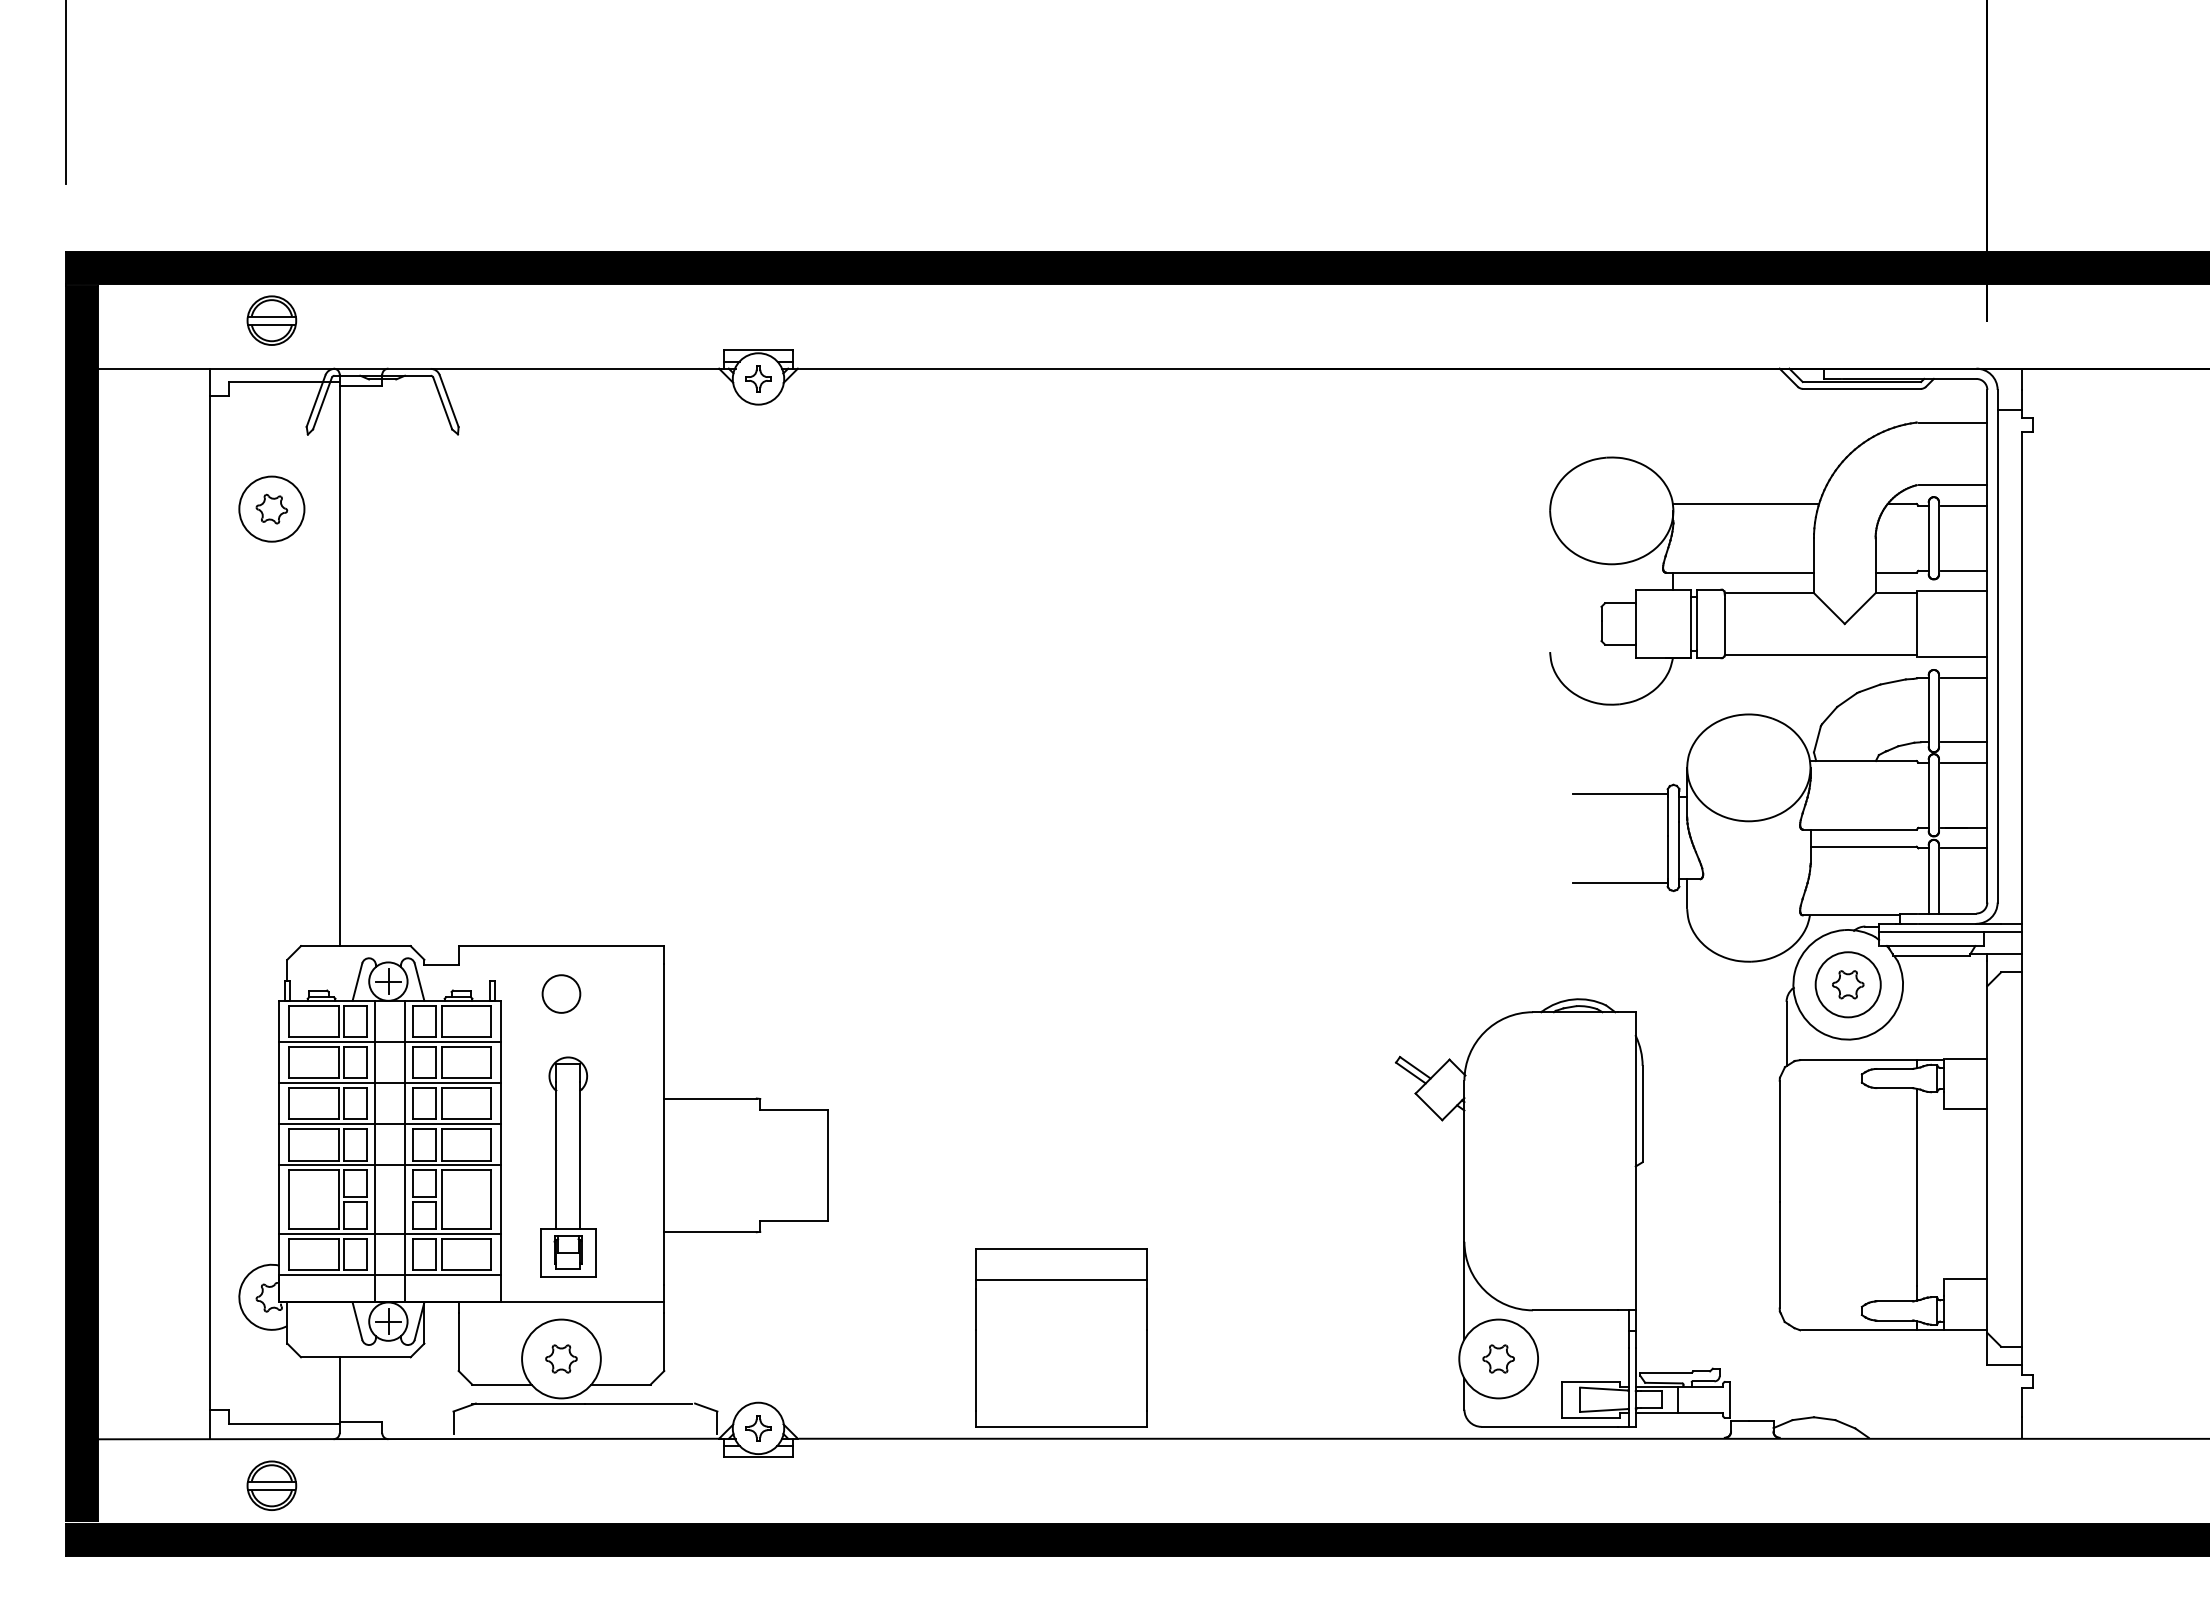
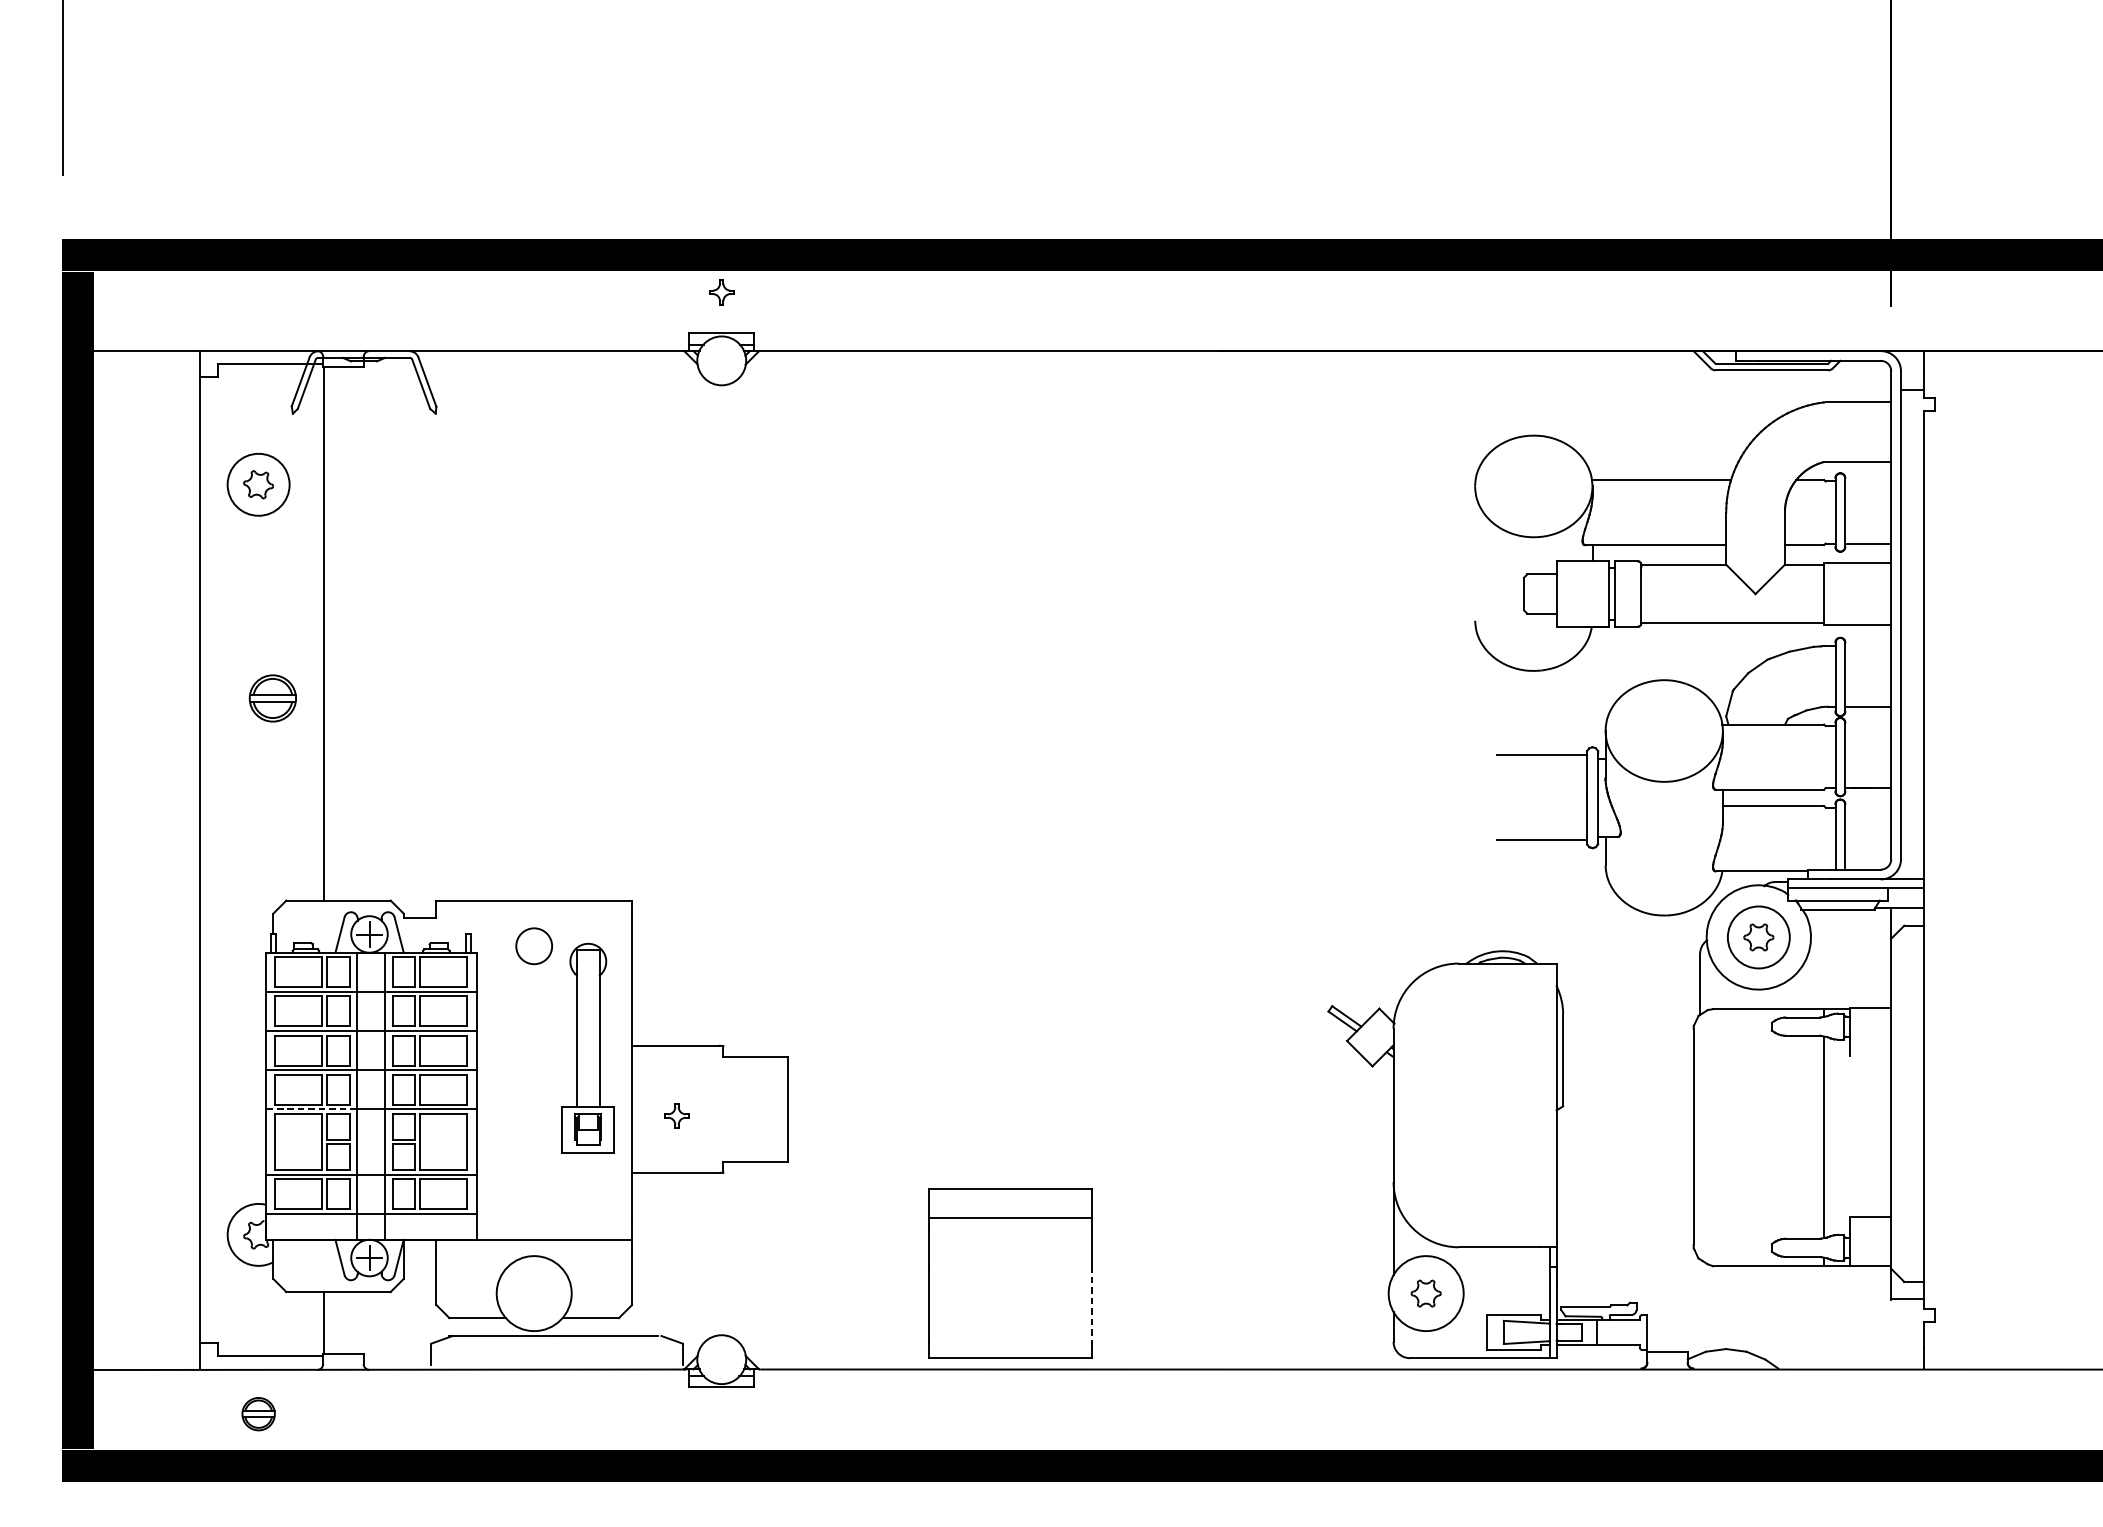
part: (271, 320) -> (272, 698), moved
part: (758, 378) -> (721, 291), moved
line: (1964, 505) -> (1869, 481), removed
line: (1964, 678) -> (1869, 645), removed
line: (1964, 762) -> (1869, 725), removed
line: (1964, 848) -> (1869, 807), removed
line: (1966, 1109) -> (1871, 1056), removed
line: (327, 1165) -> (311, 1109), solid -> dashed
part: (568, 1166) -> (588, 1047), moved
part: (561, 1358) -> (534, 1293), removed
line: (1147, 1371) -> (1091, 1305), solid -> dashed
part: (758, 1428) -> (677, 1116), moved
part: (271, 1485) -> (258, 1413), size x0.7

